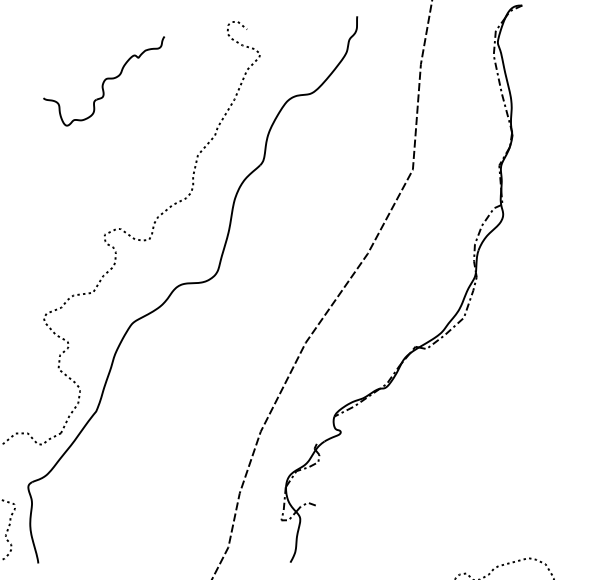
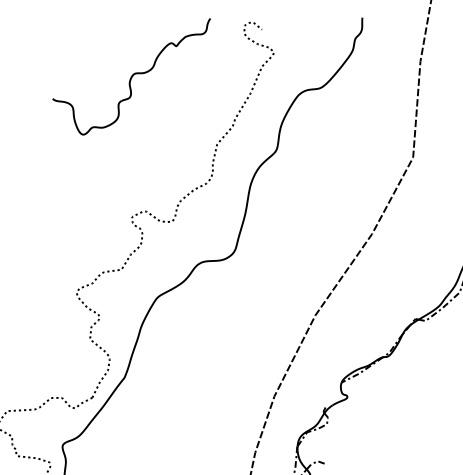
part: (103, 81) -> (131, 77), size x1.43

